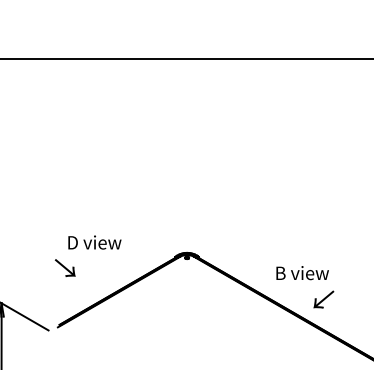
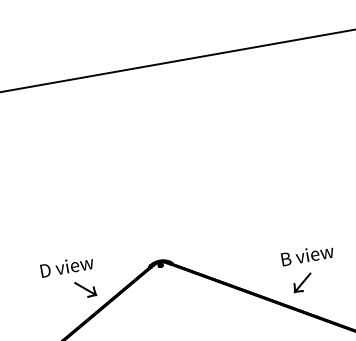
text: (65, 267) -> (85, 288), moved
text: (302, 273) -> (307, 255), moved

